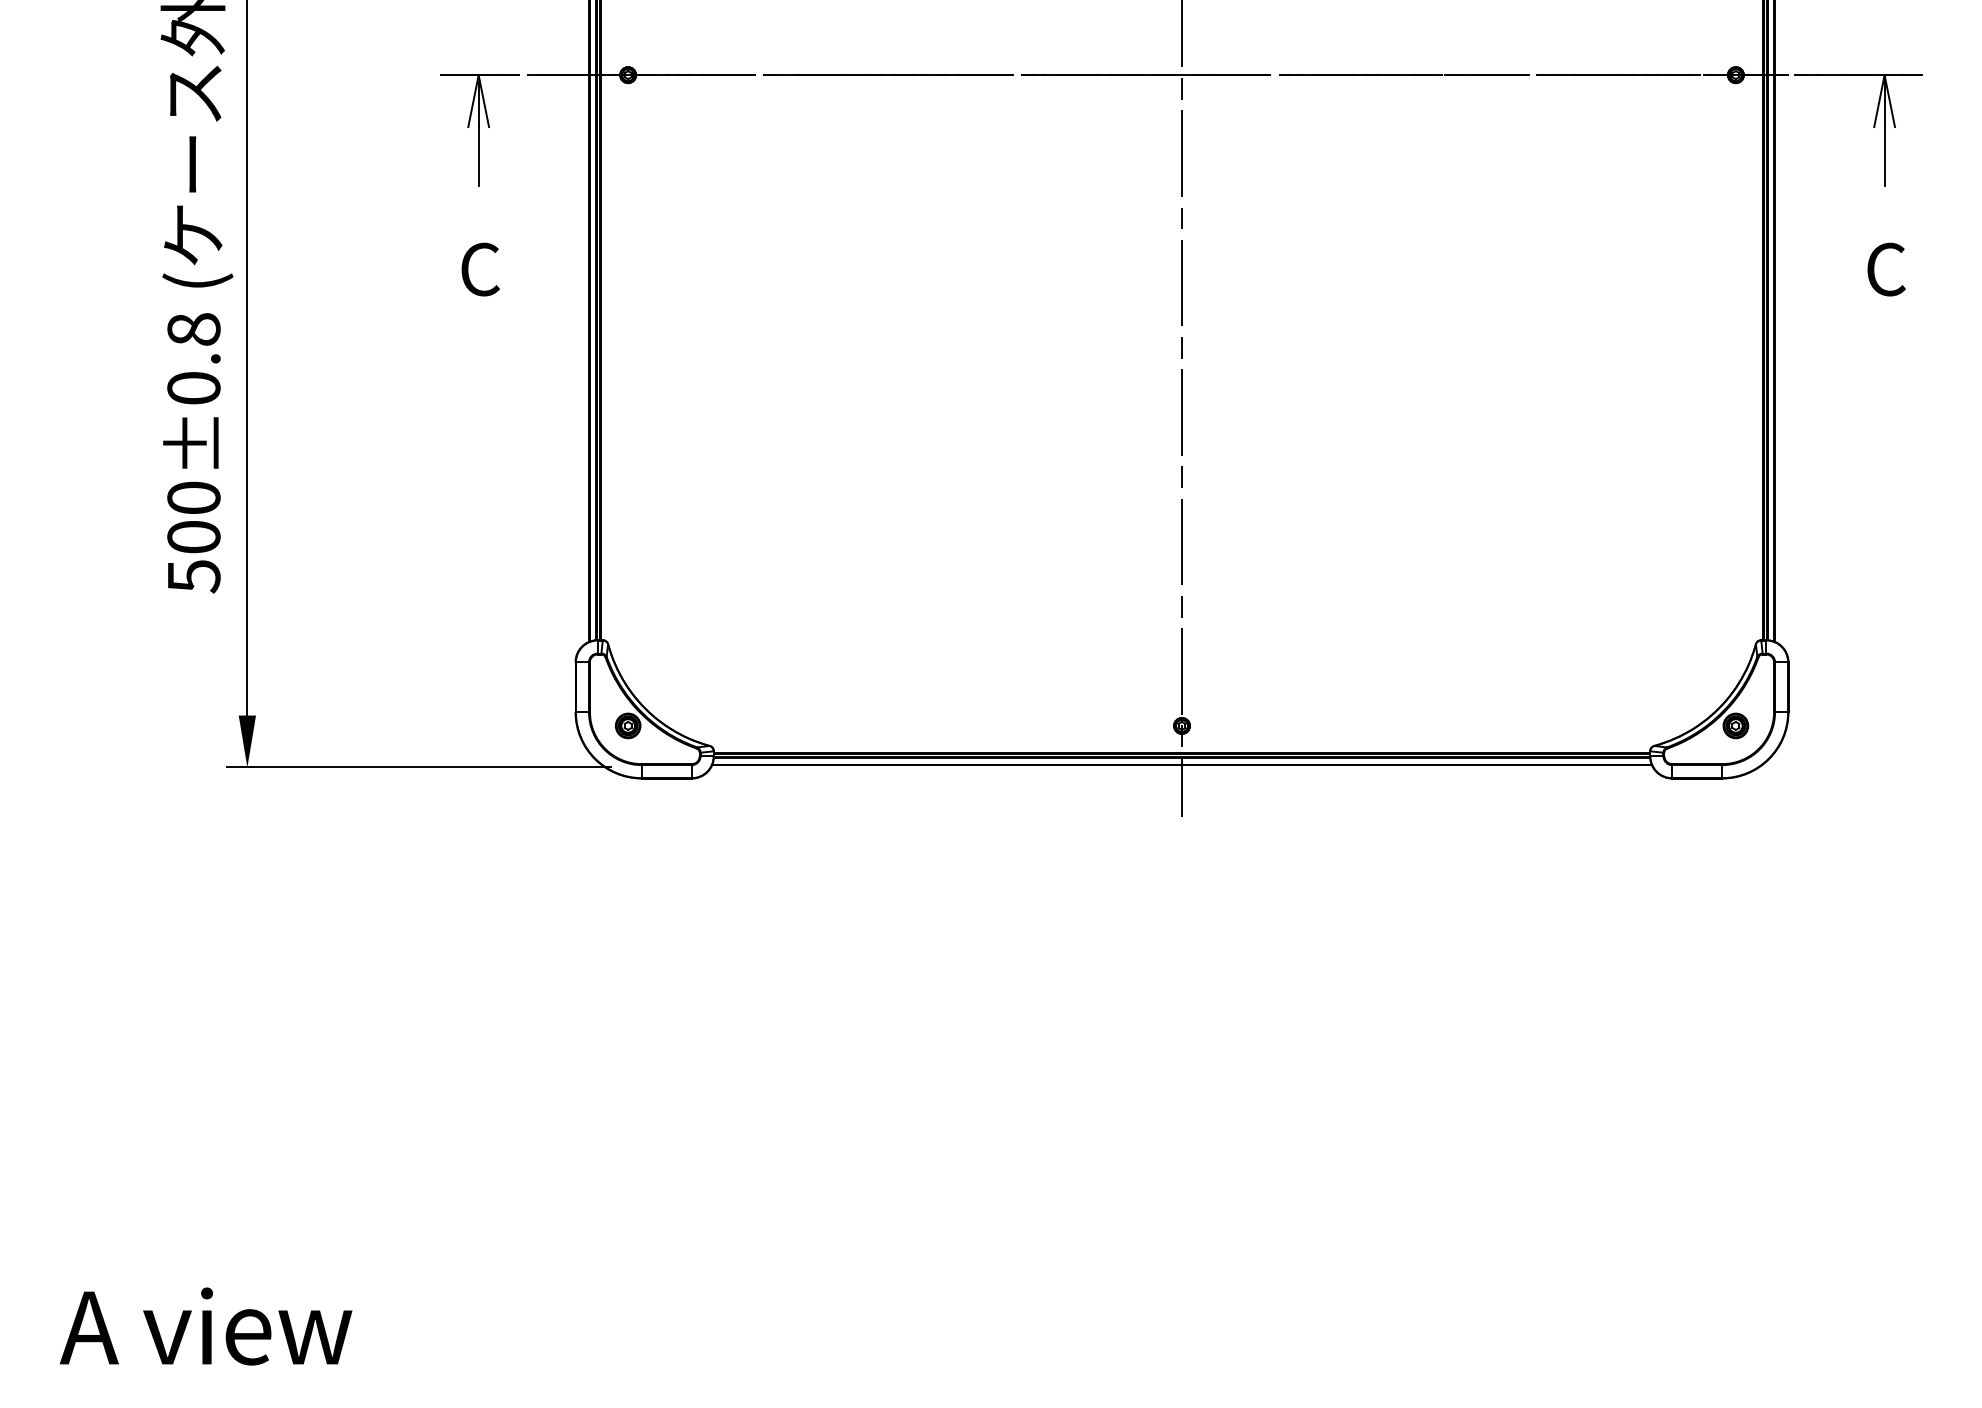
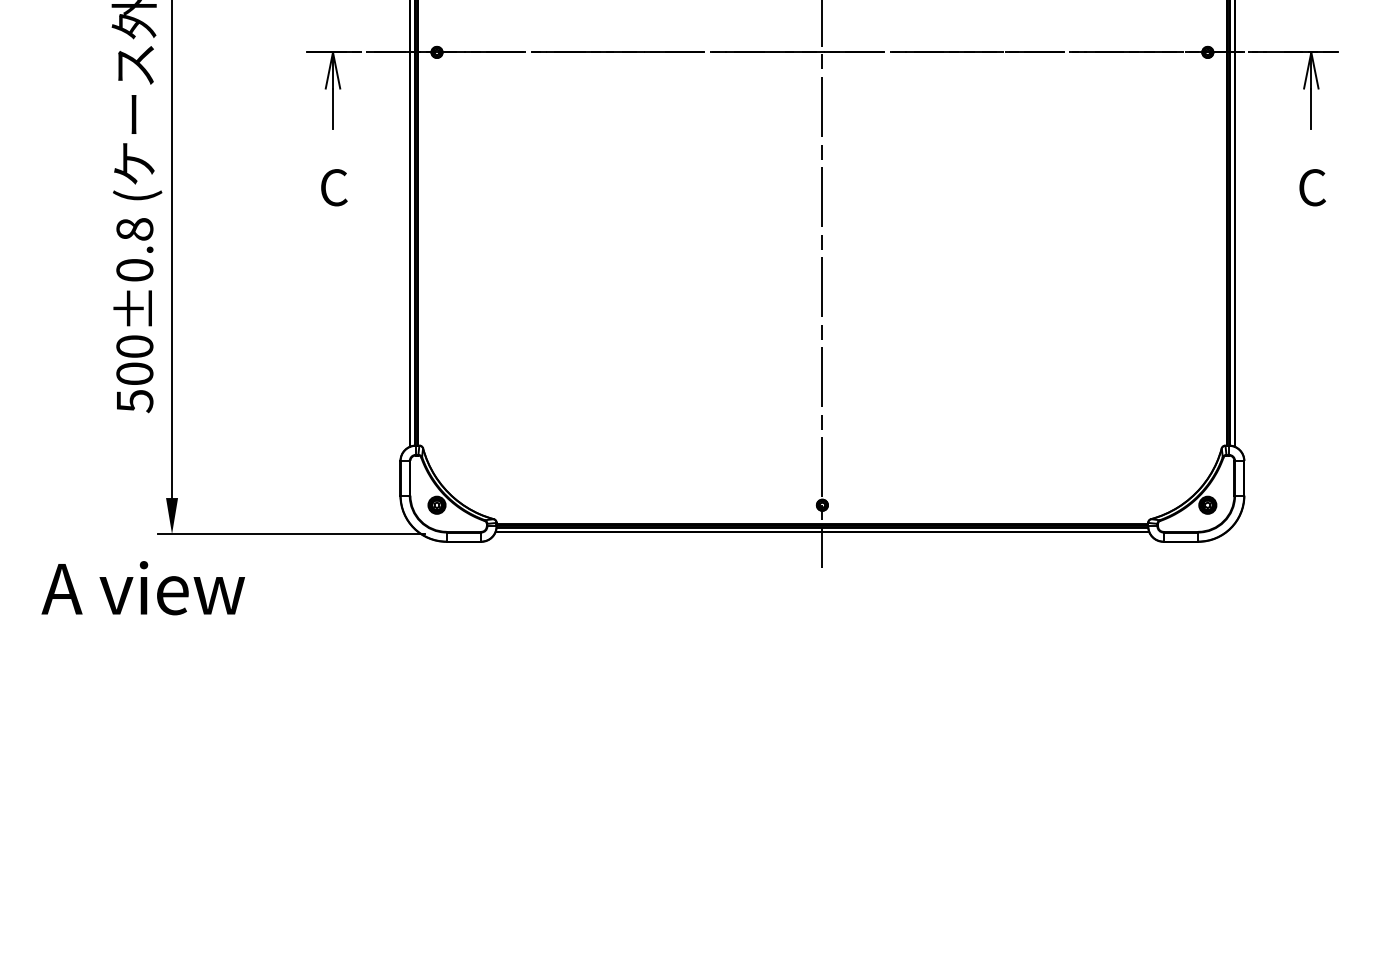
text: (204, 1326) -> (142, 588), moved

